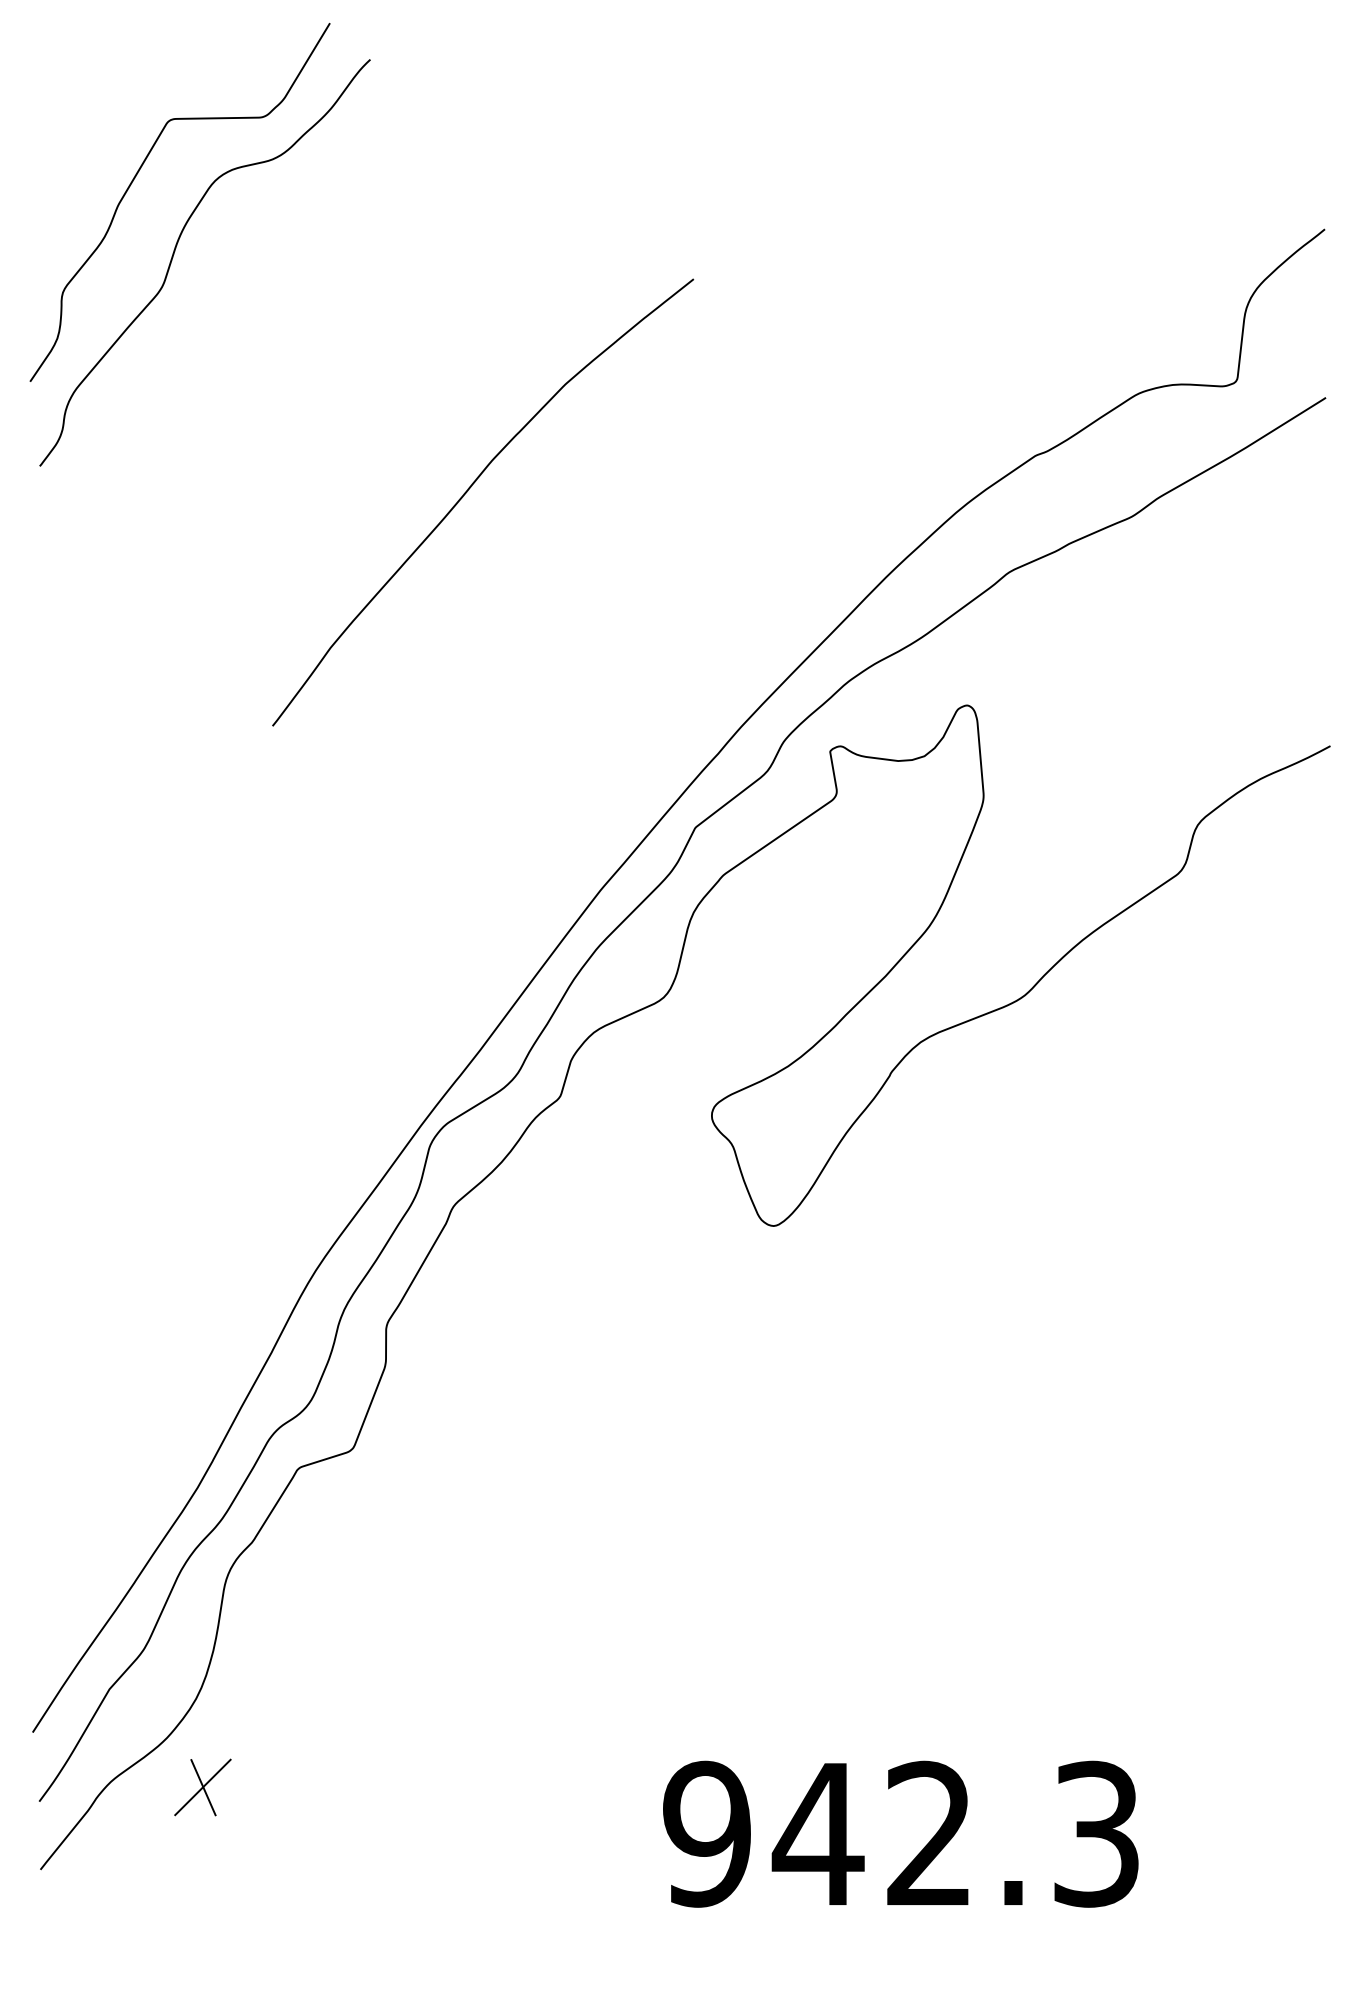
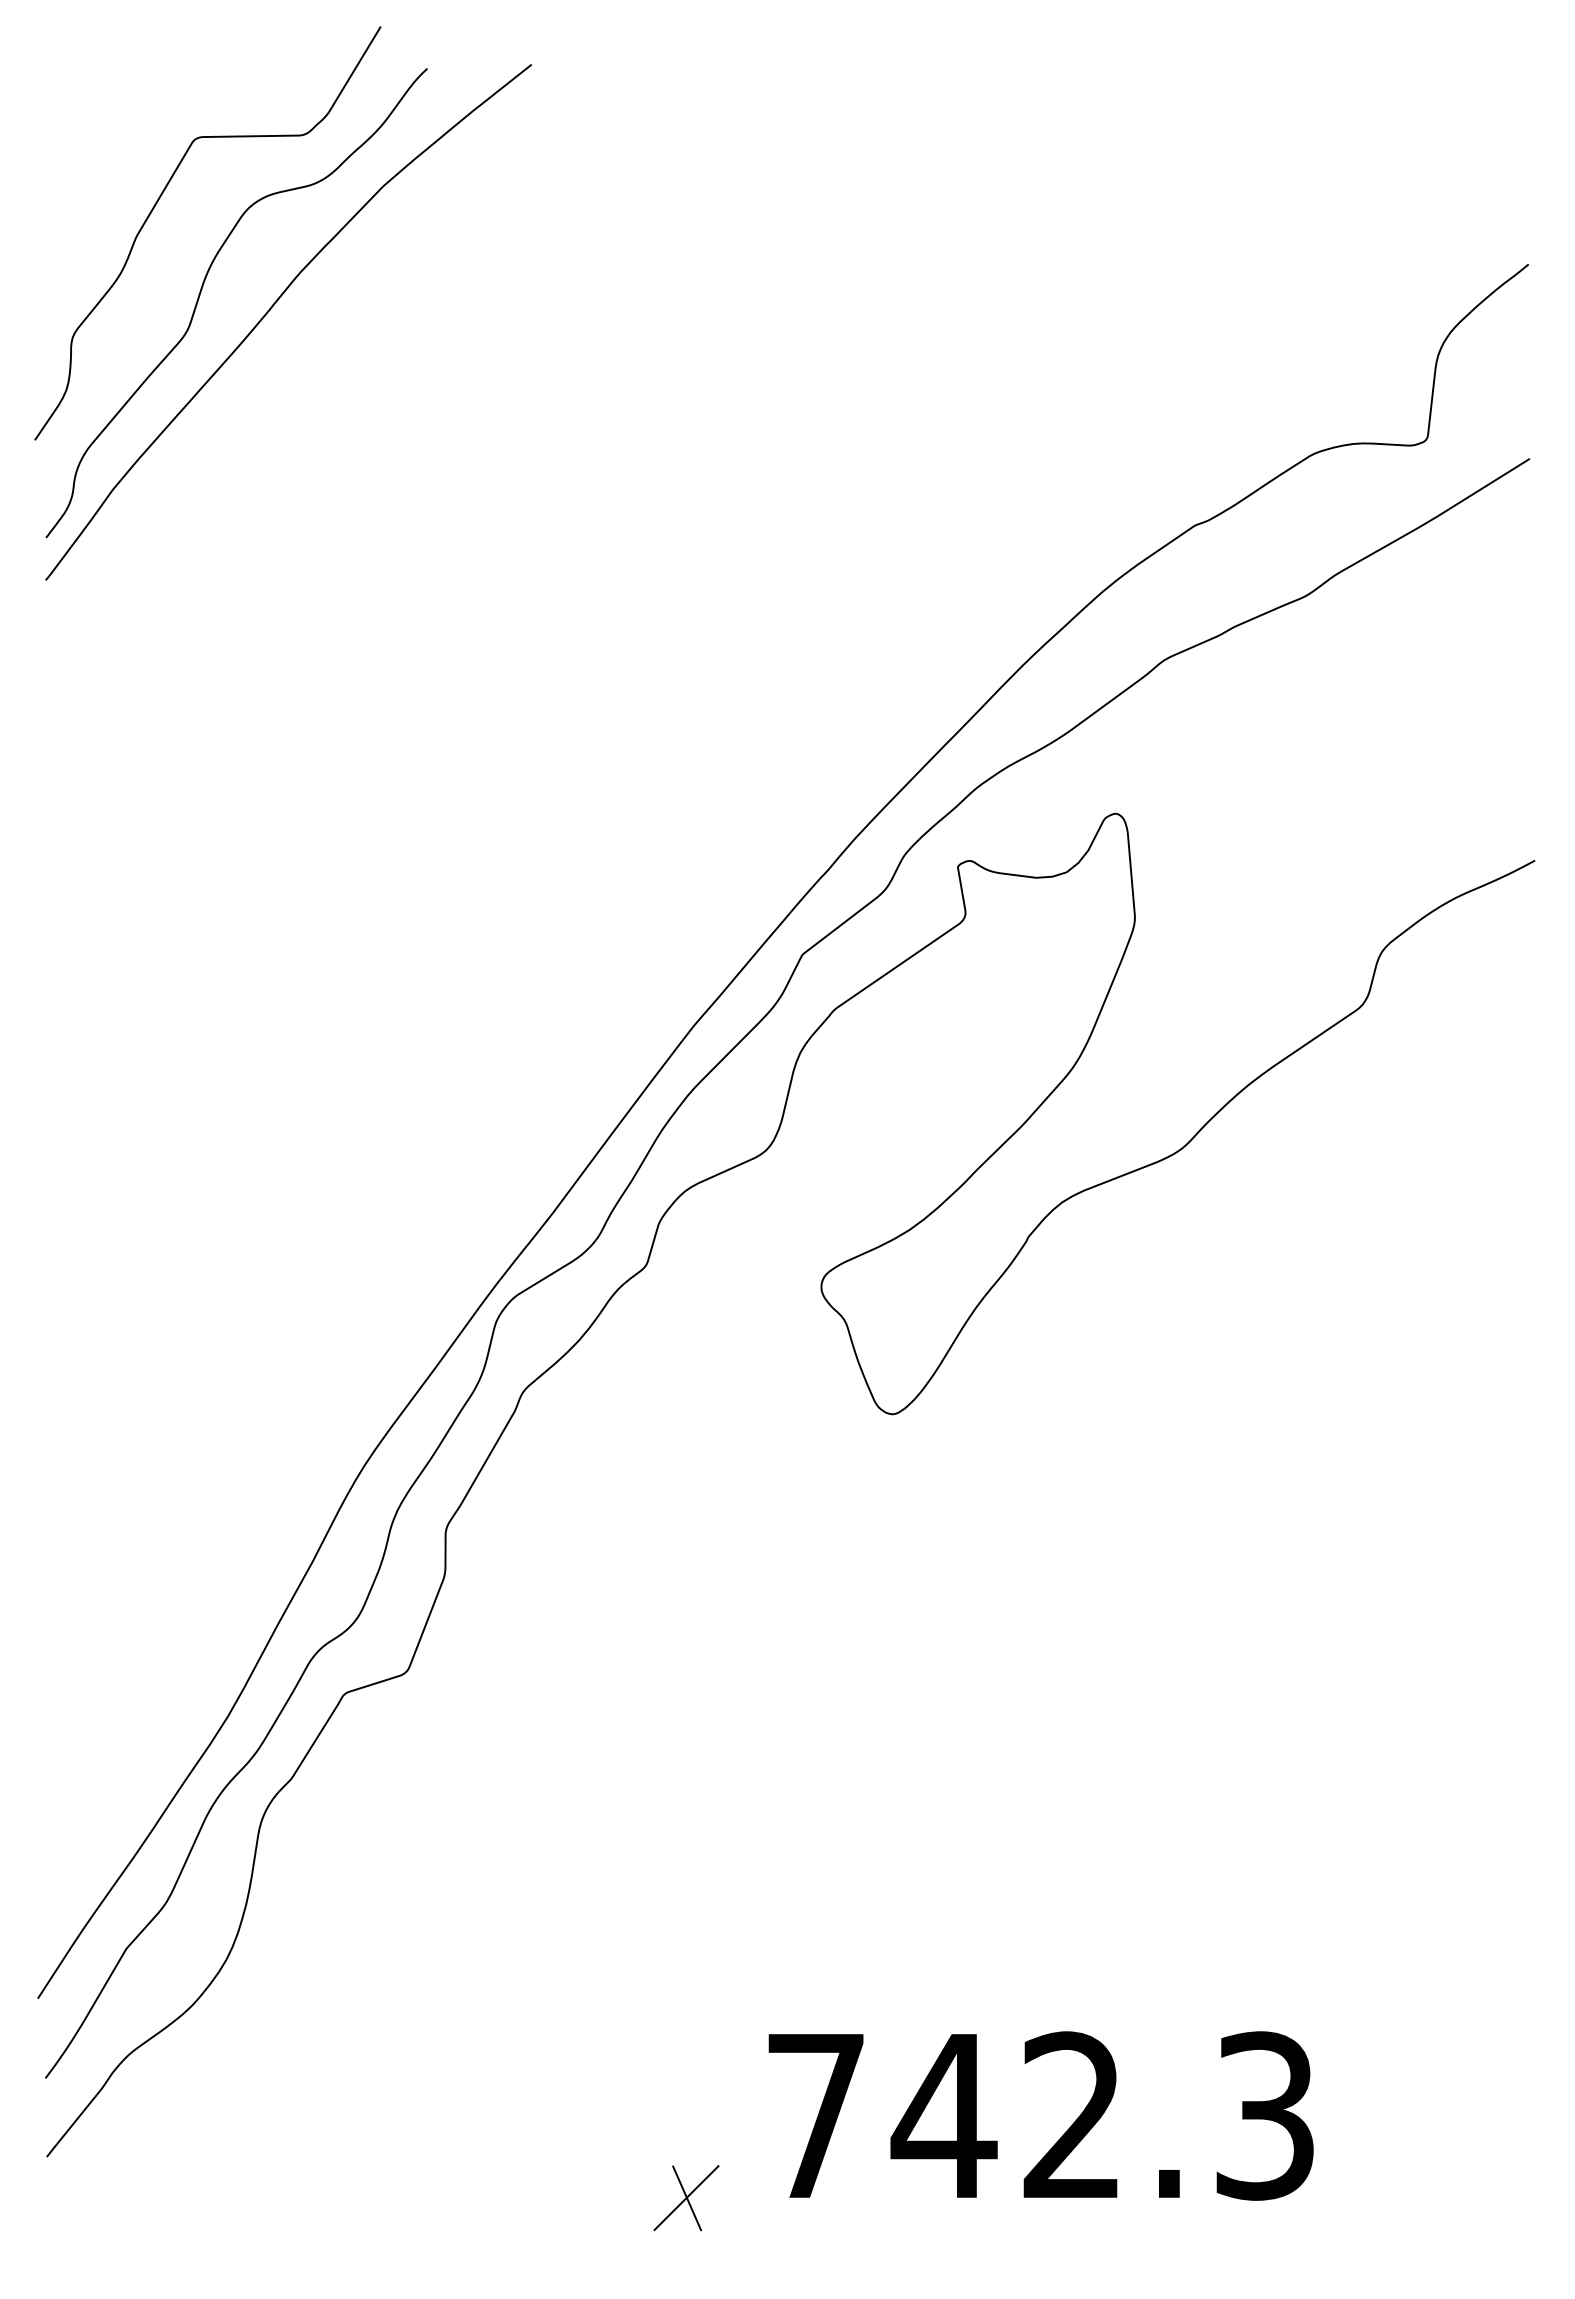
curve: (467, 492) -> (270, 310), moved
part: (202, 1787) -> (685, 2198), moved
text: (706, 1833) -> (815, 2115), 942.3 -> 742.3

